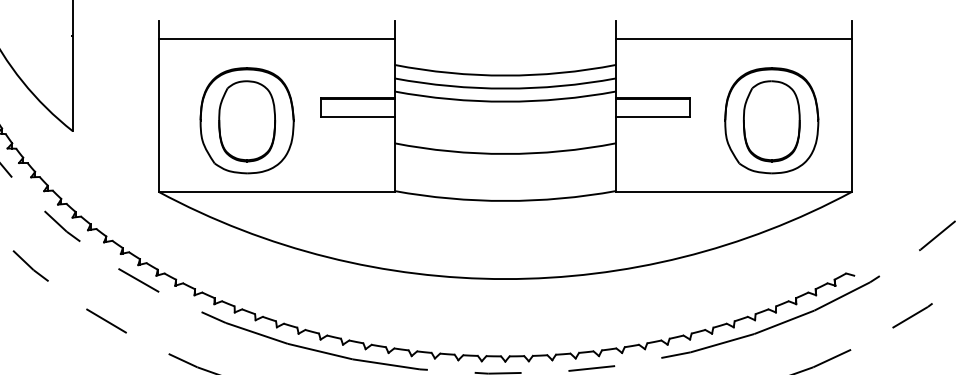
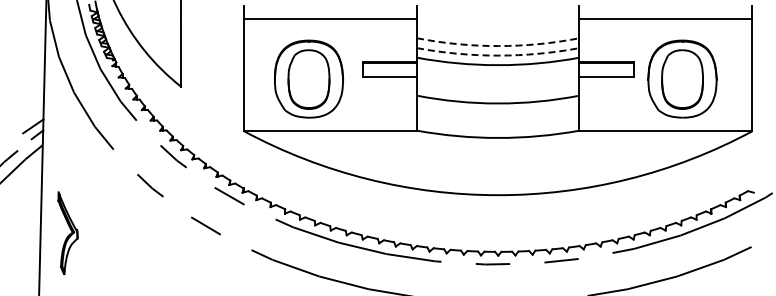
arc: (505, 76) -> (498, 46), solid -> dashed
arc: (505, 88) -> (498, 55), solid -> dashed
part: (771, 119) -> (682, 78), moved

